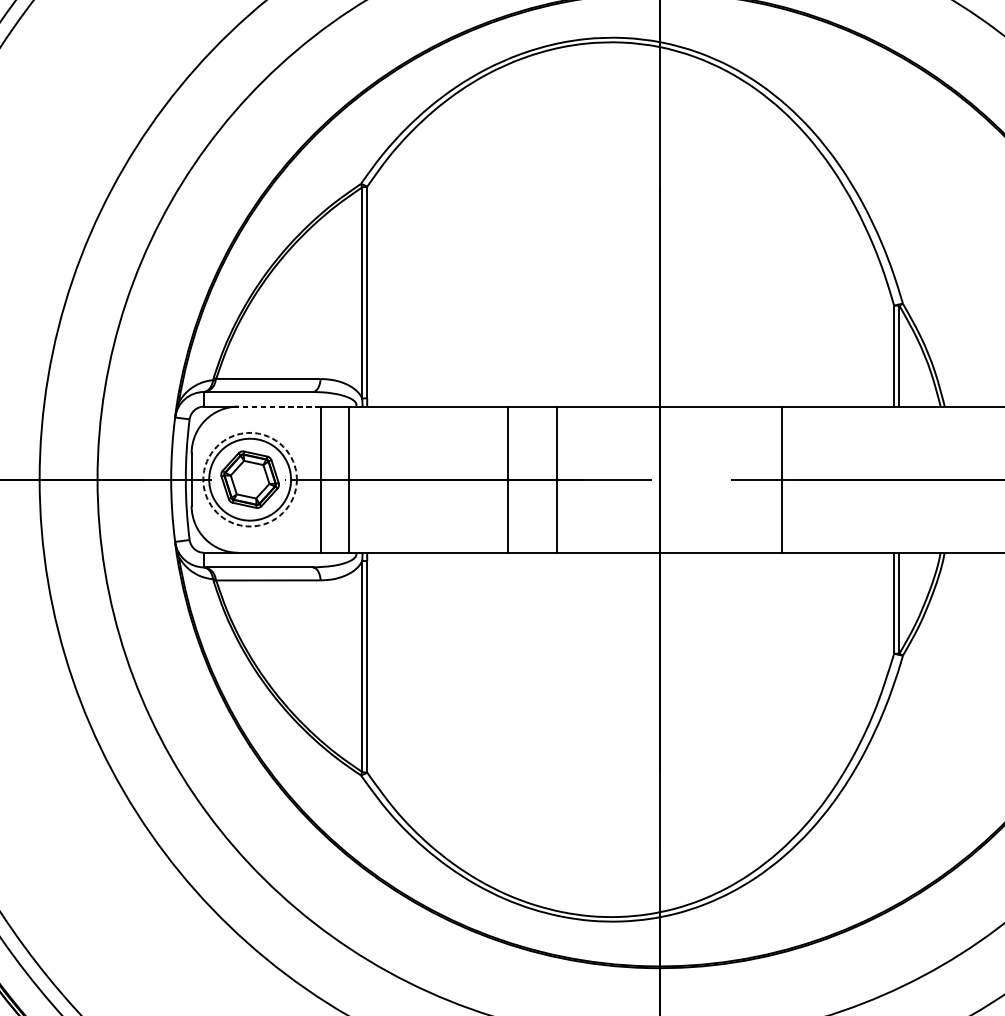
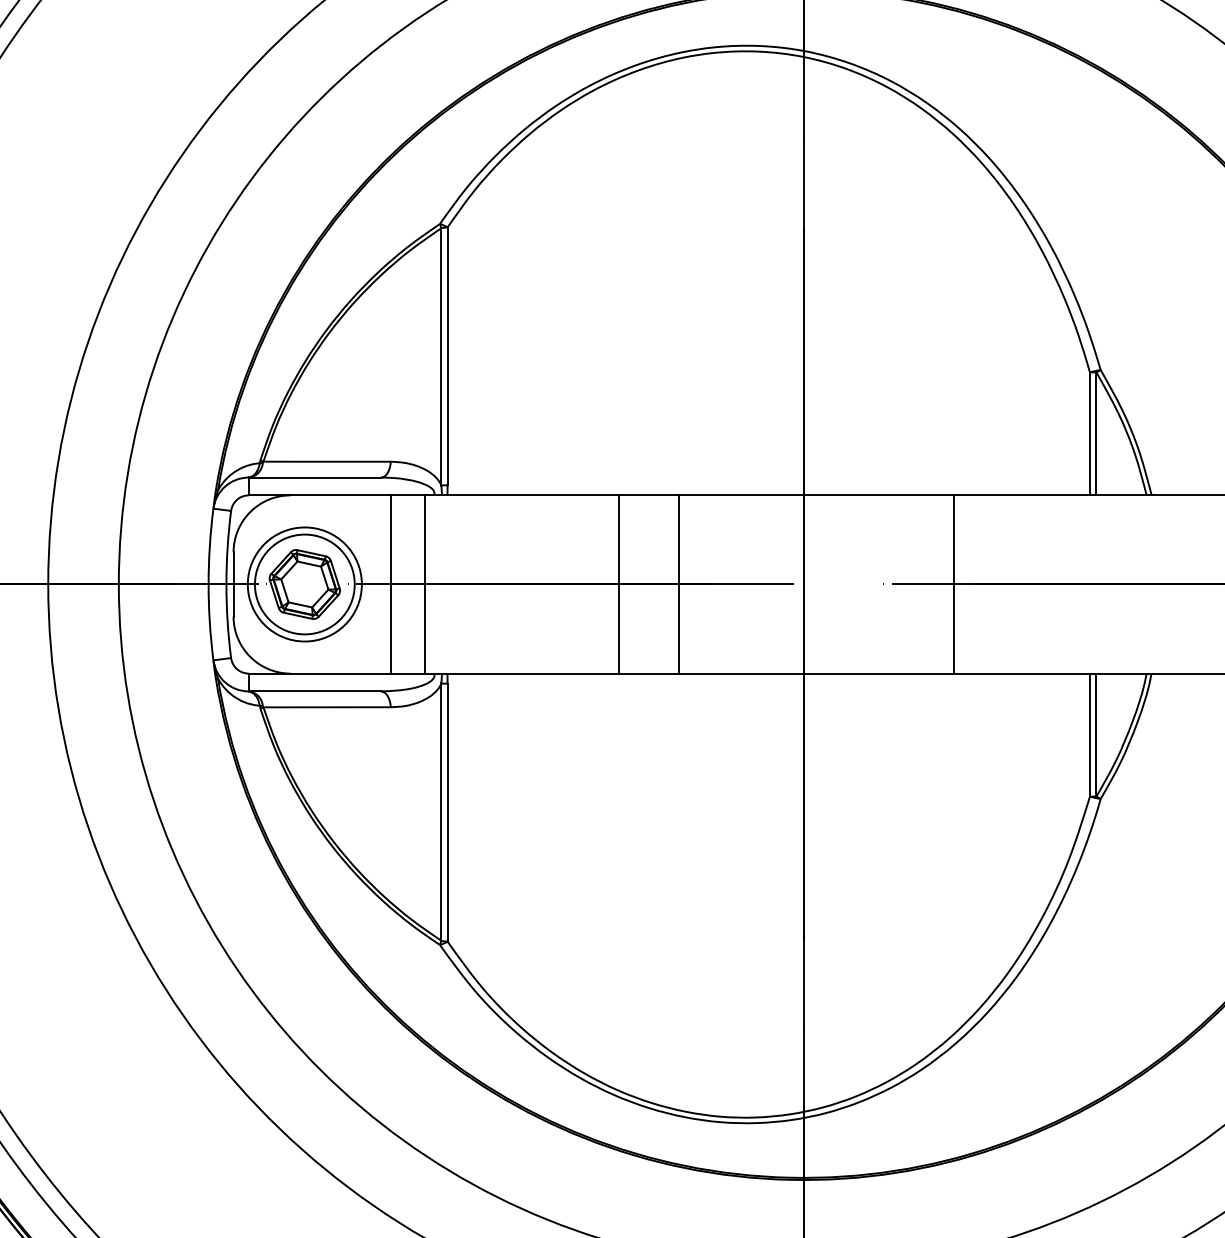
line: (279, 406) -> (340, 495), dashed -> solid
circle: (249, 479) -> (304, 584), dashed -> solid

